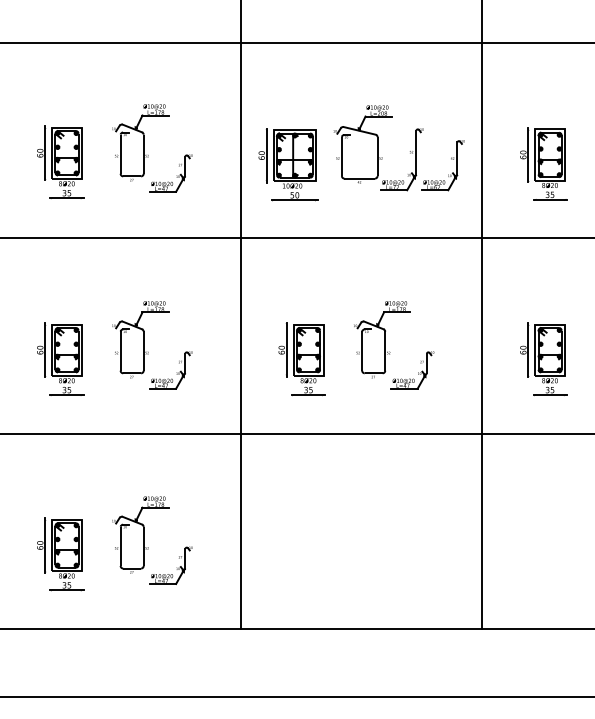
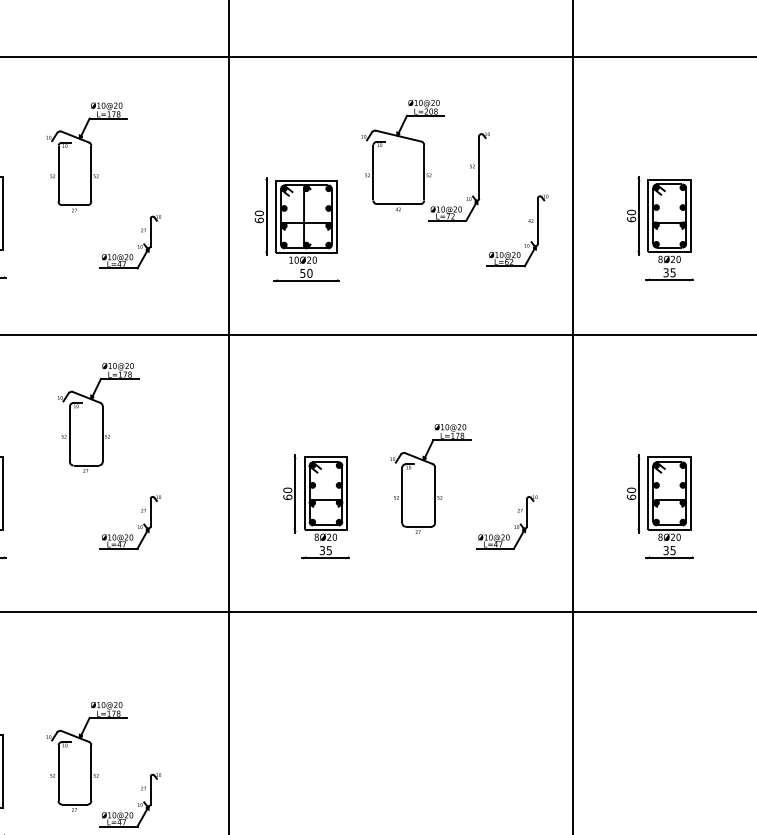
part: (140, 142) -> (86, 156), moved
part: (378, 148) -> (425, 161), moved
part: (140, 339) -> (98, 417), moved
part: (418, 372) -> (515, 525), moved

